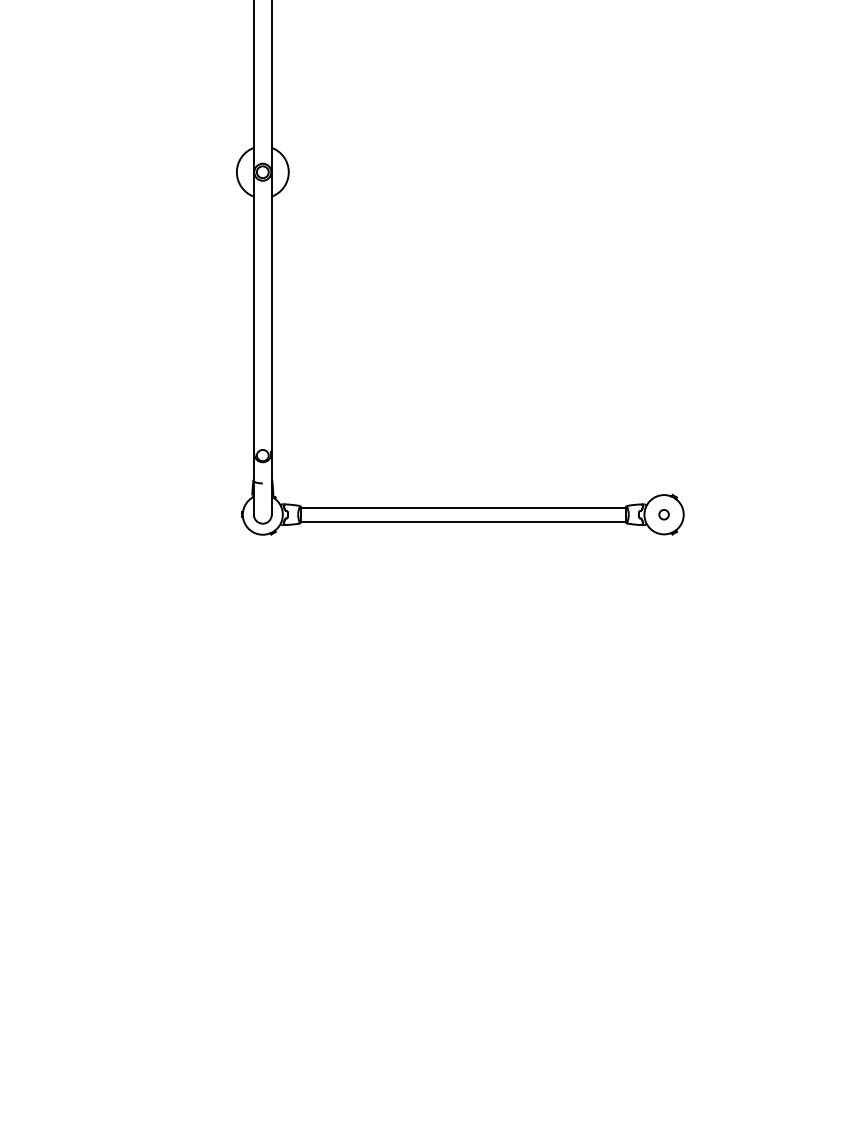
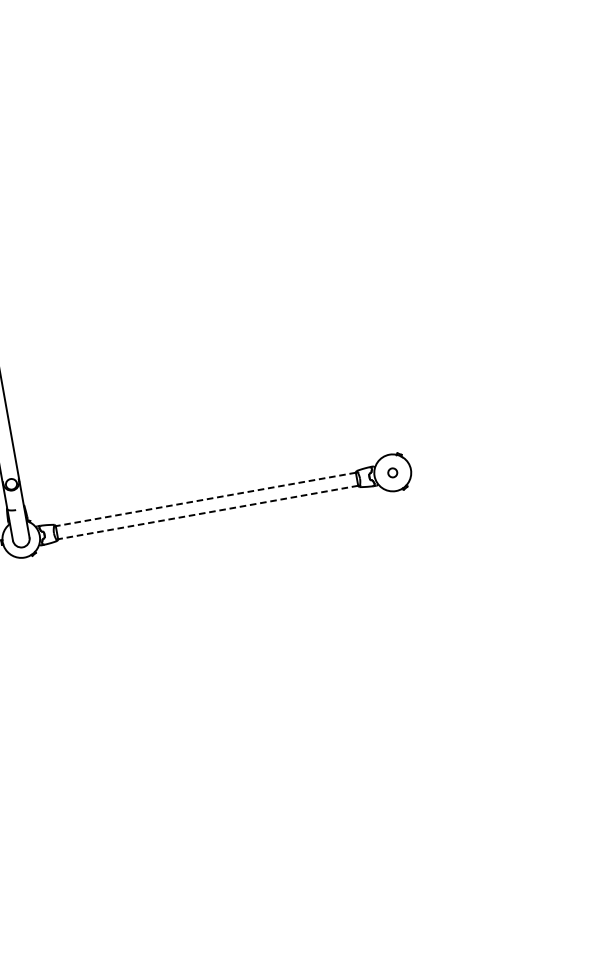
line: (462, 507) -> (204, 499), solid -> dashed
line: (462, 521) -> (207, 512), solid -> dashed

